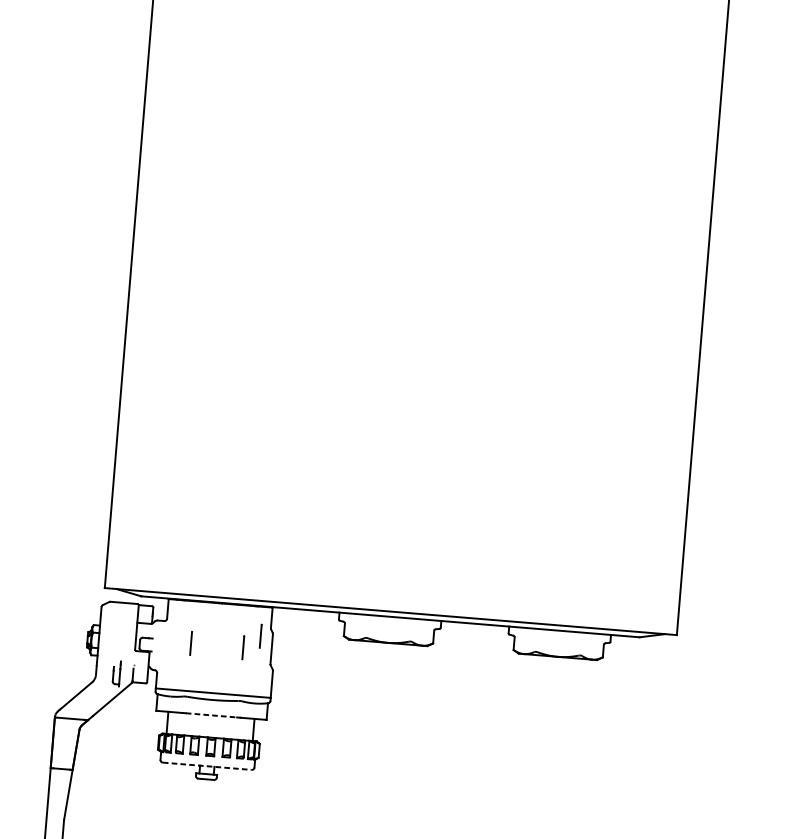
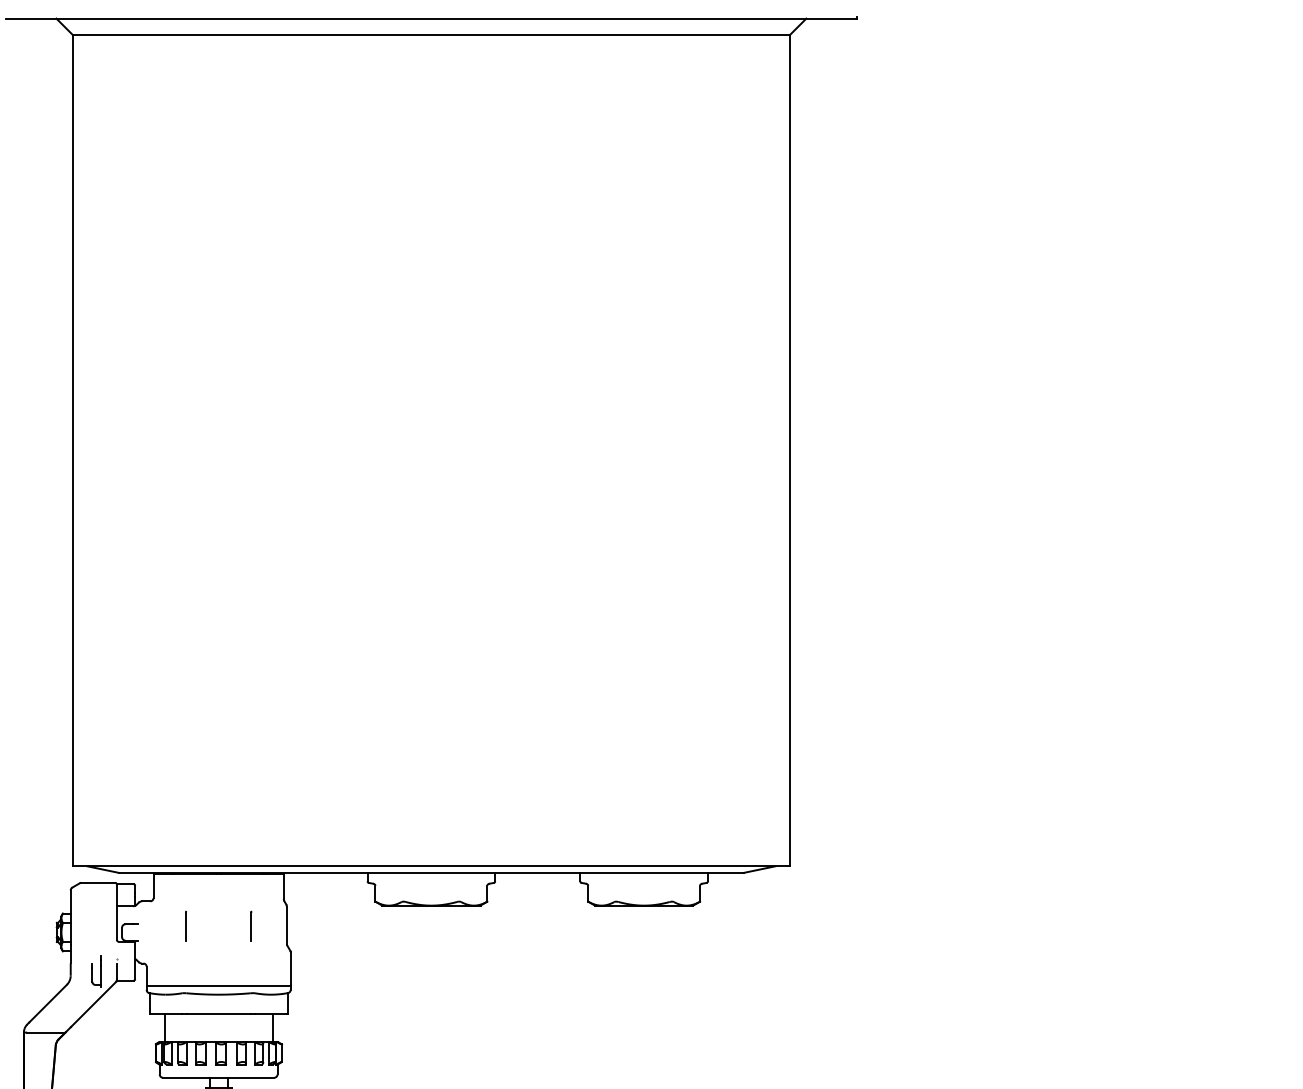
line: (260, 635) -> (271, 909), removed
line: (212, 715) -> (219, 1013), dashed -> solid
line: (207, 766) -> (218, 1077), dashed -> solid

